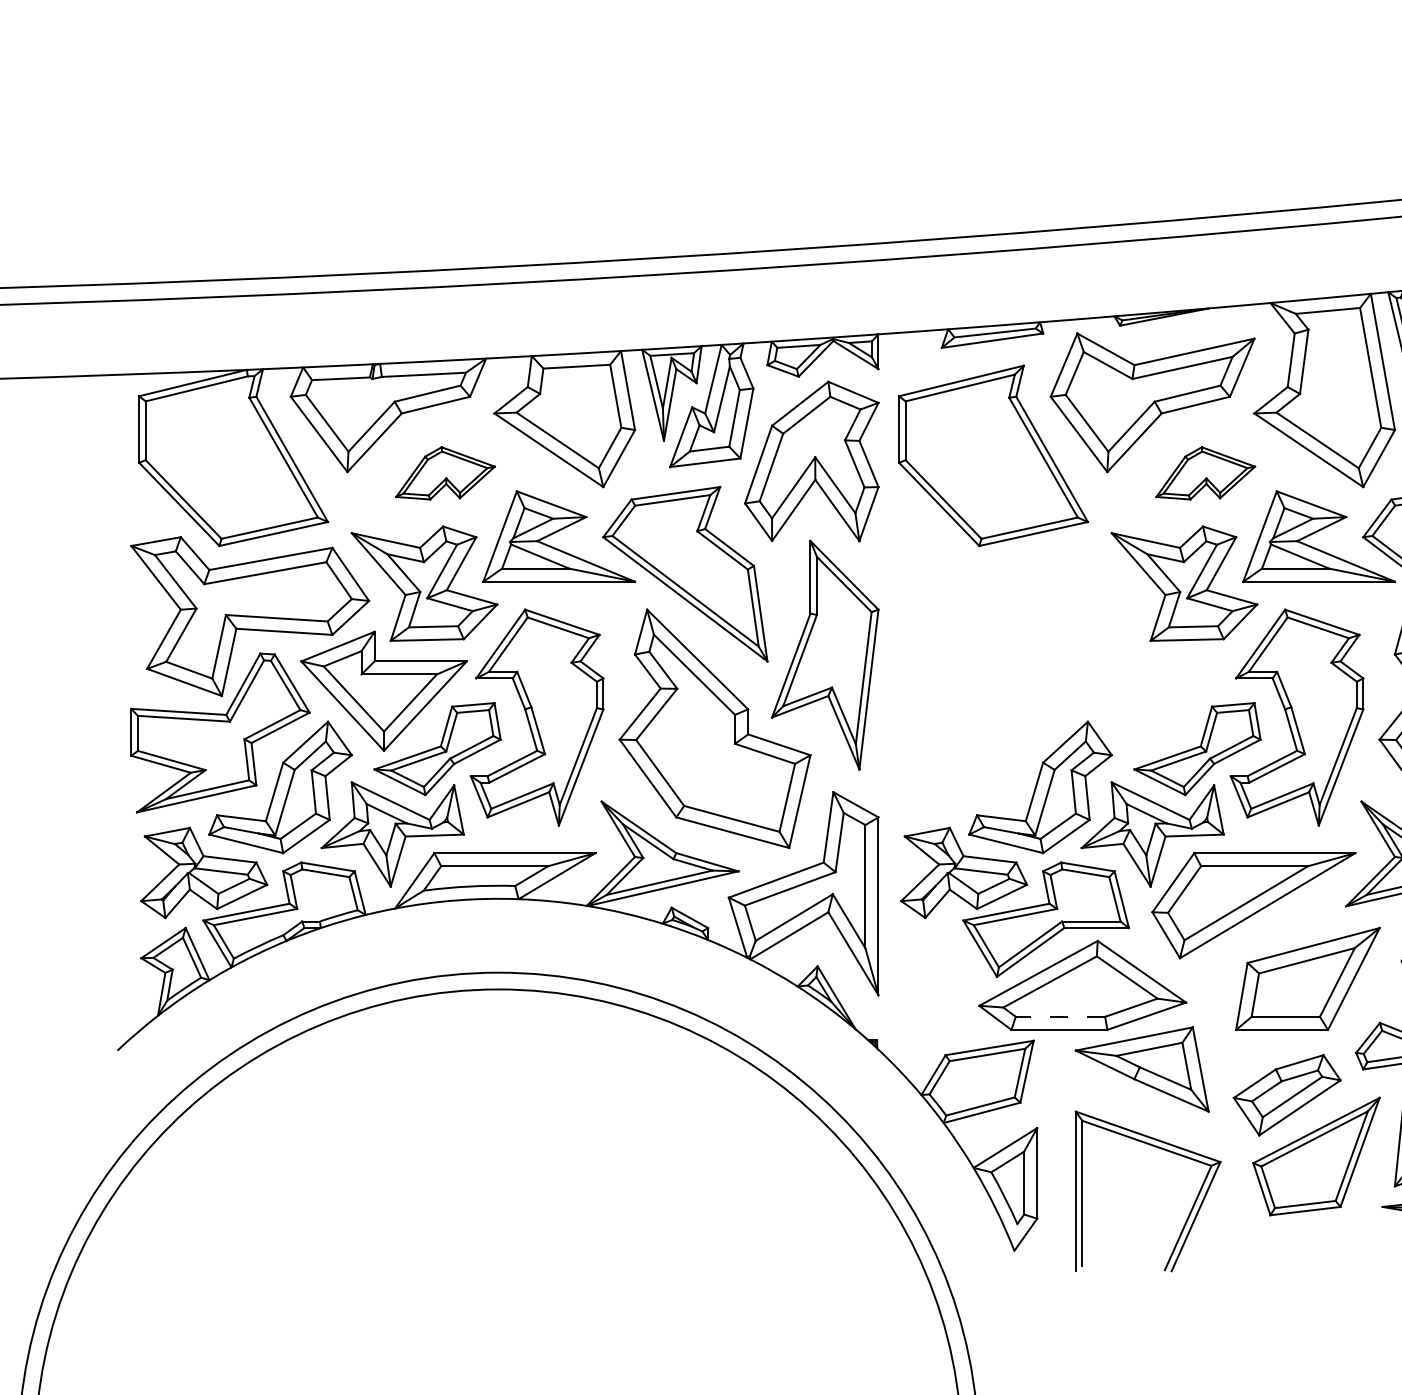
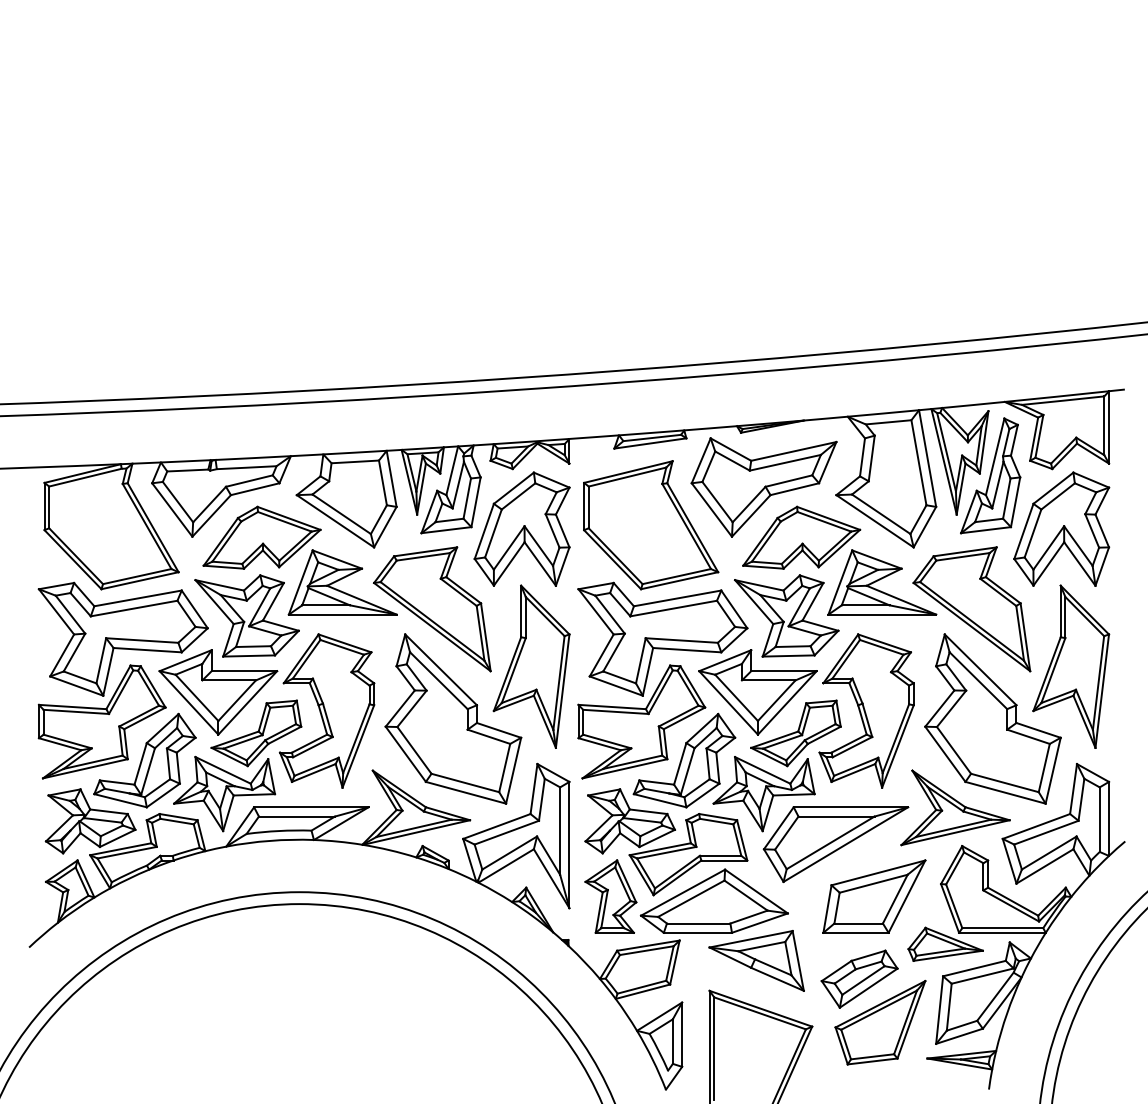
part: (444, 473) -> (261, 537), size x1.67
part: (1205, 473) -> (801, 537), size x1.67
part: (1050, 677) -> (691, 682), added
part: (936, 978) -> (610, 896), added
line: (1060, 1016) -> (698, 923), dashed -> solid

